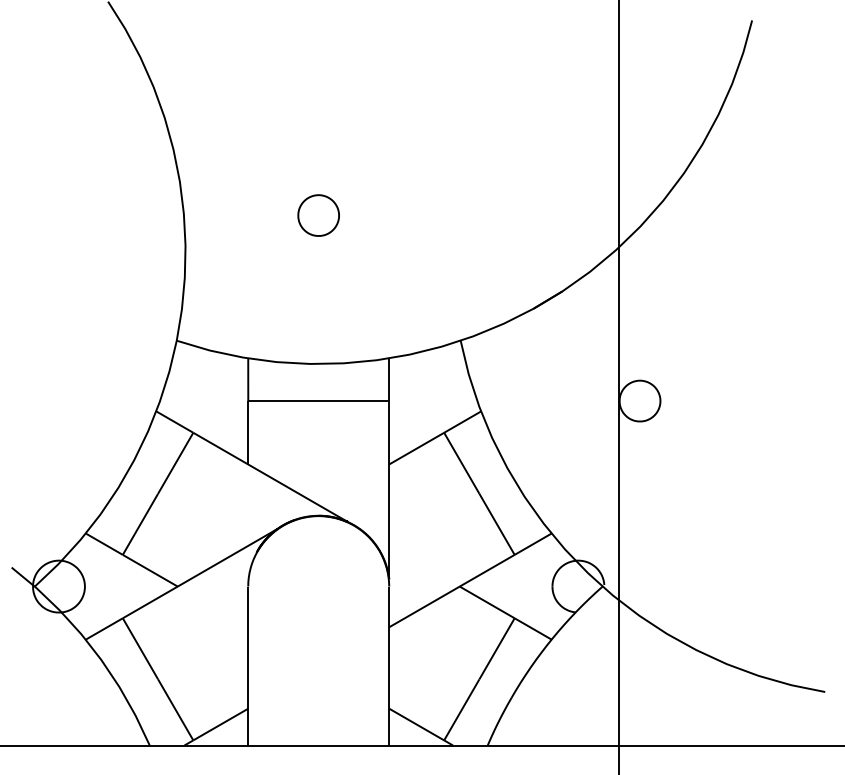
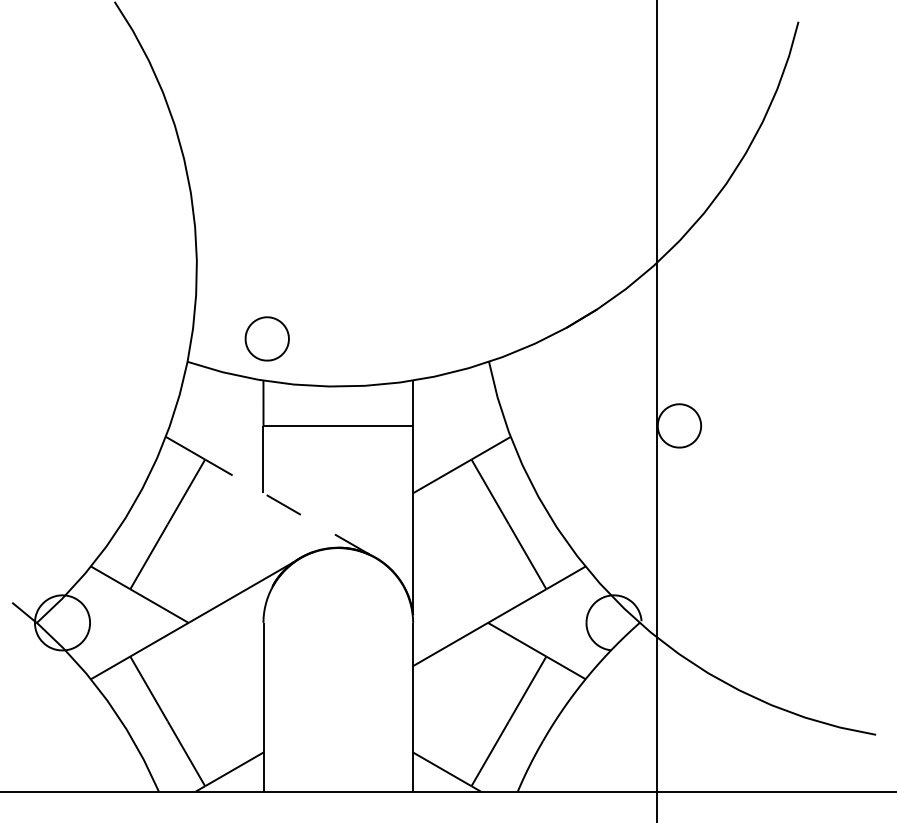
part: (317, 215) -> (266, 338), moved
line: (270, 476) -> (287, 506), solid -> dashed

